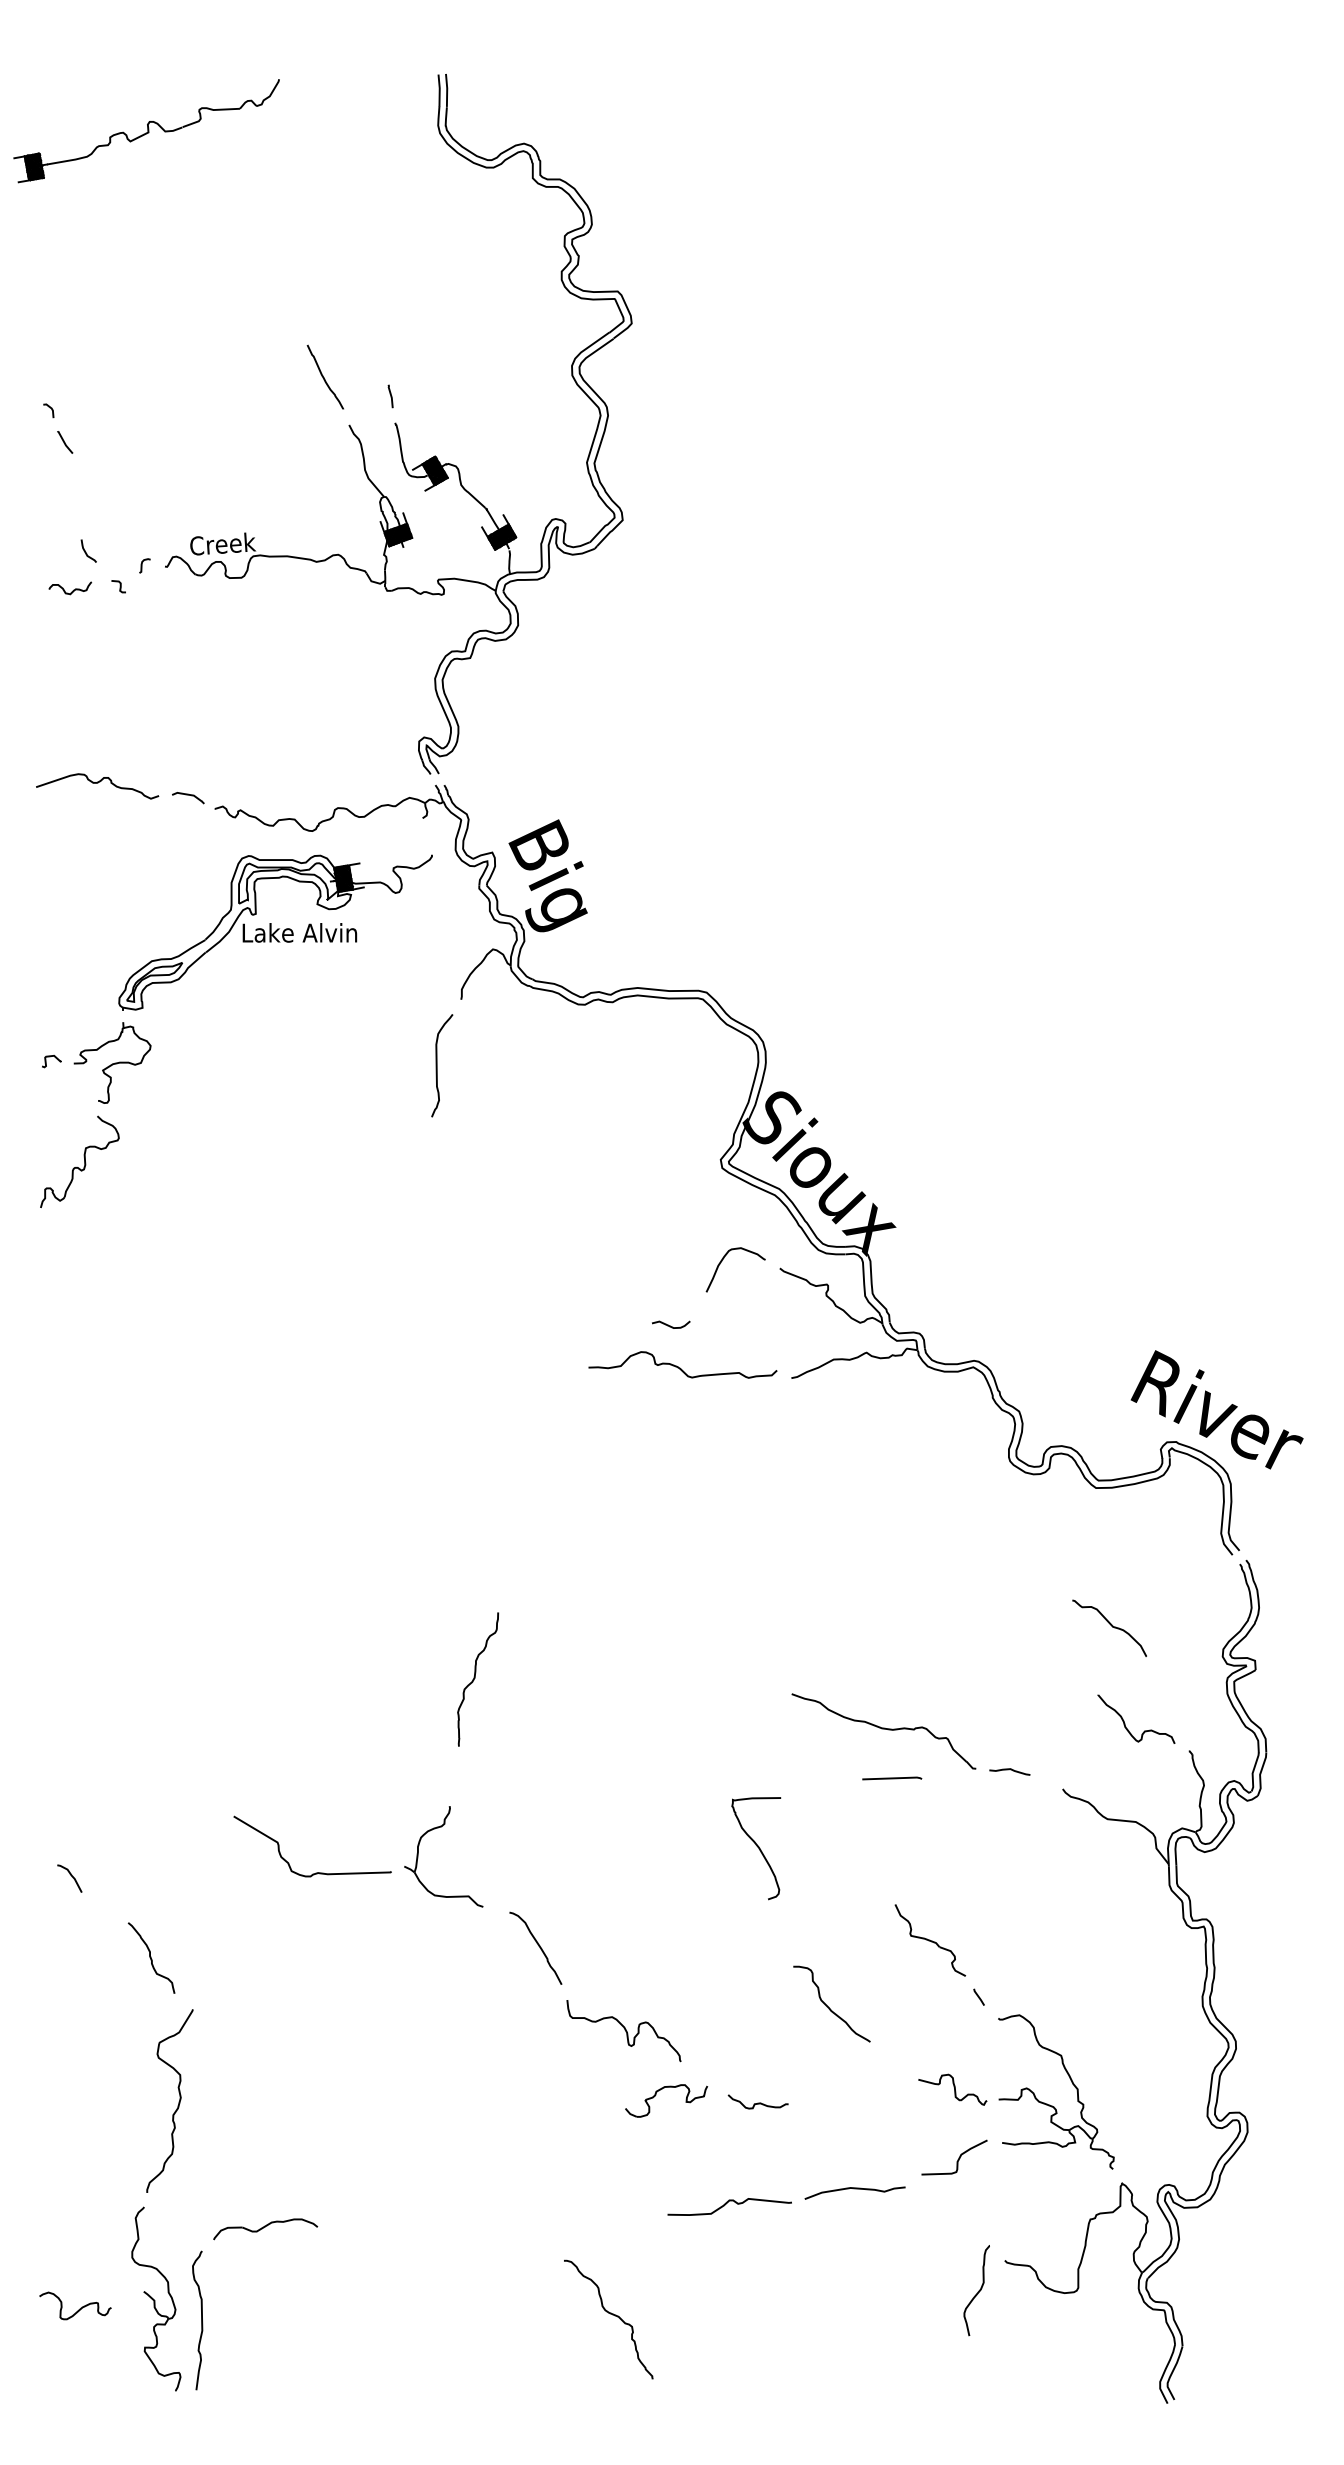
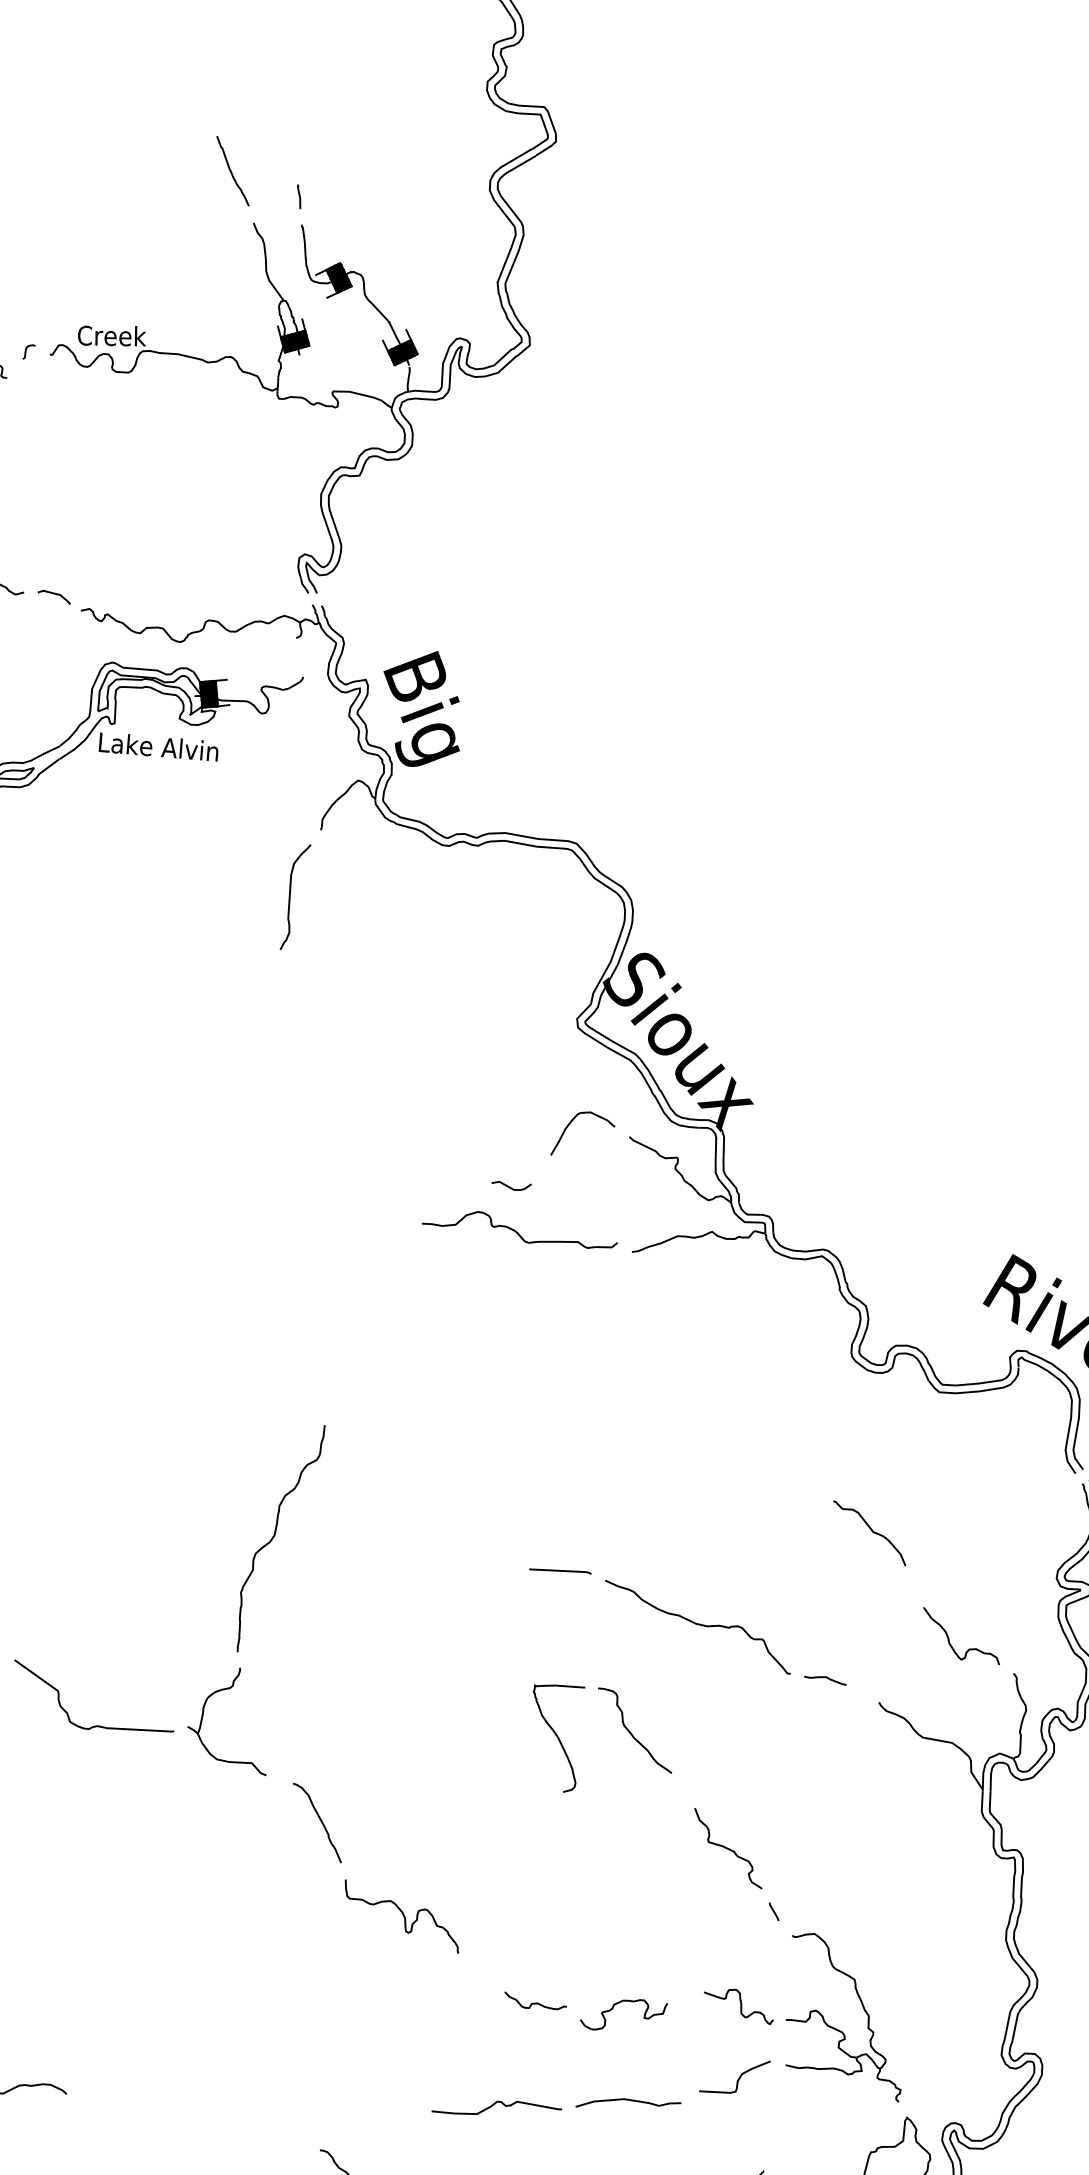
curve: (1110, 1625) -> (870, 1530), moved
part: (477, 1679) -> (279, 1538), size x1.67
line: (892, 1778) -> (560, 1570), moved
curve: (828, 2006) -> (631, 1732), moved
part: (656, 2095) -> (613, 2008), moved

